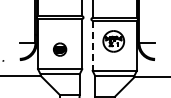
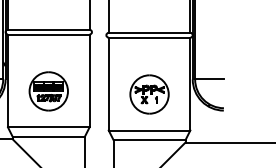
part: (113, 41) -> (149, 94), moved
line: (92, 46) -> (108, 85), dashed -> solid
part: (59, 49) -> (47, 90), size x1.67

